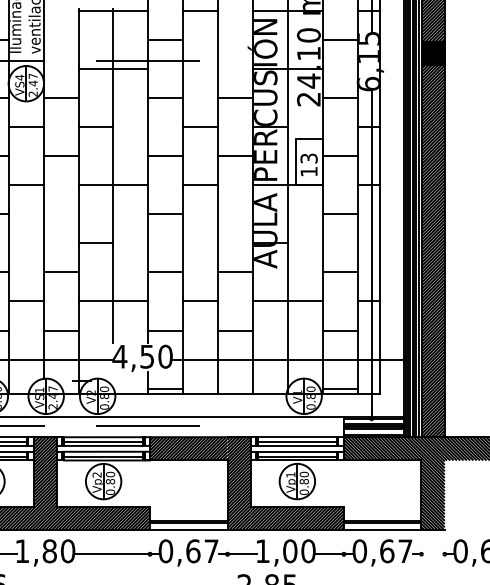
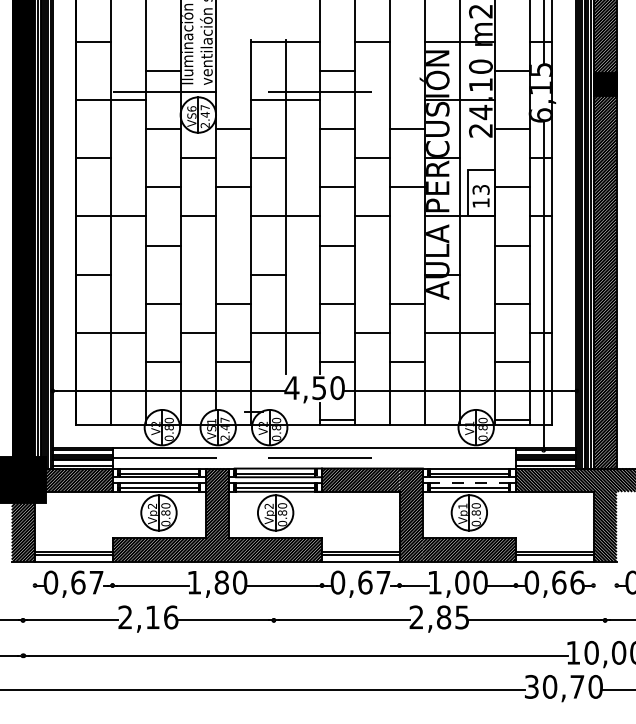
text: (19, 77) -> (191, 108), VS4 -> VS6
line: (297, 452) -> (469, 483), solid -> dashed
text: (405, 551) -> (577, 582), 0,67 -> 0,66

